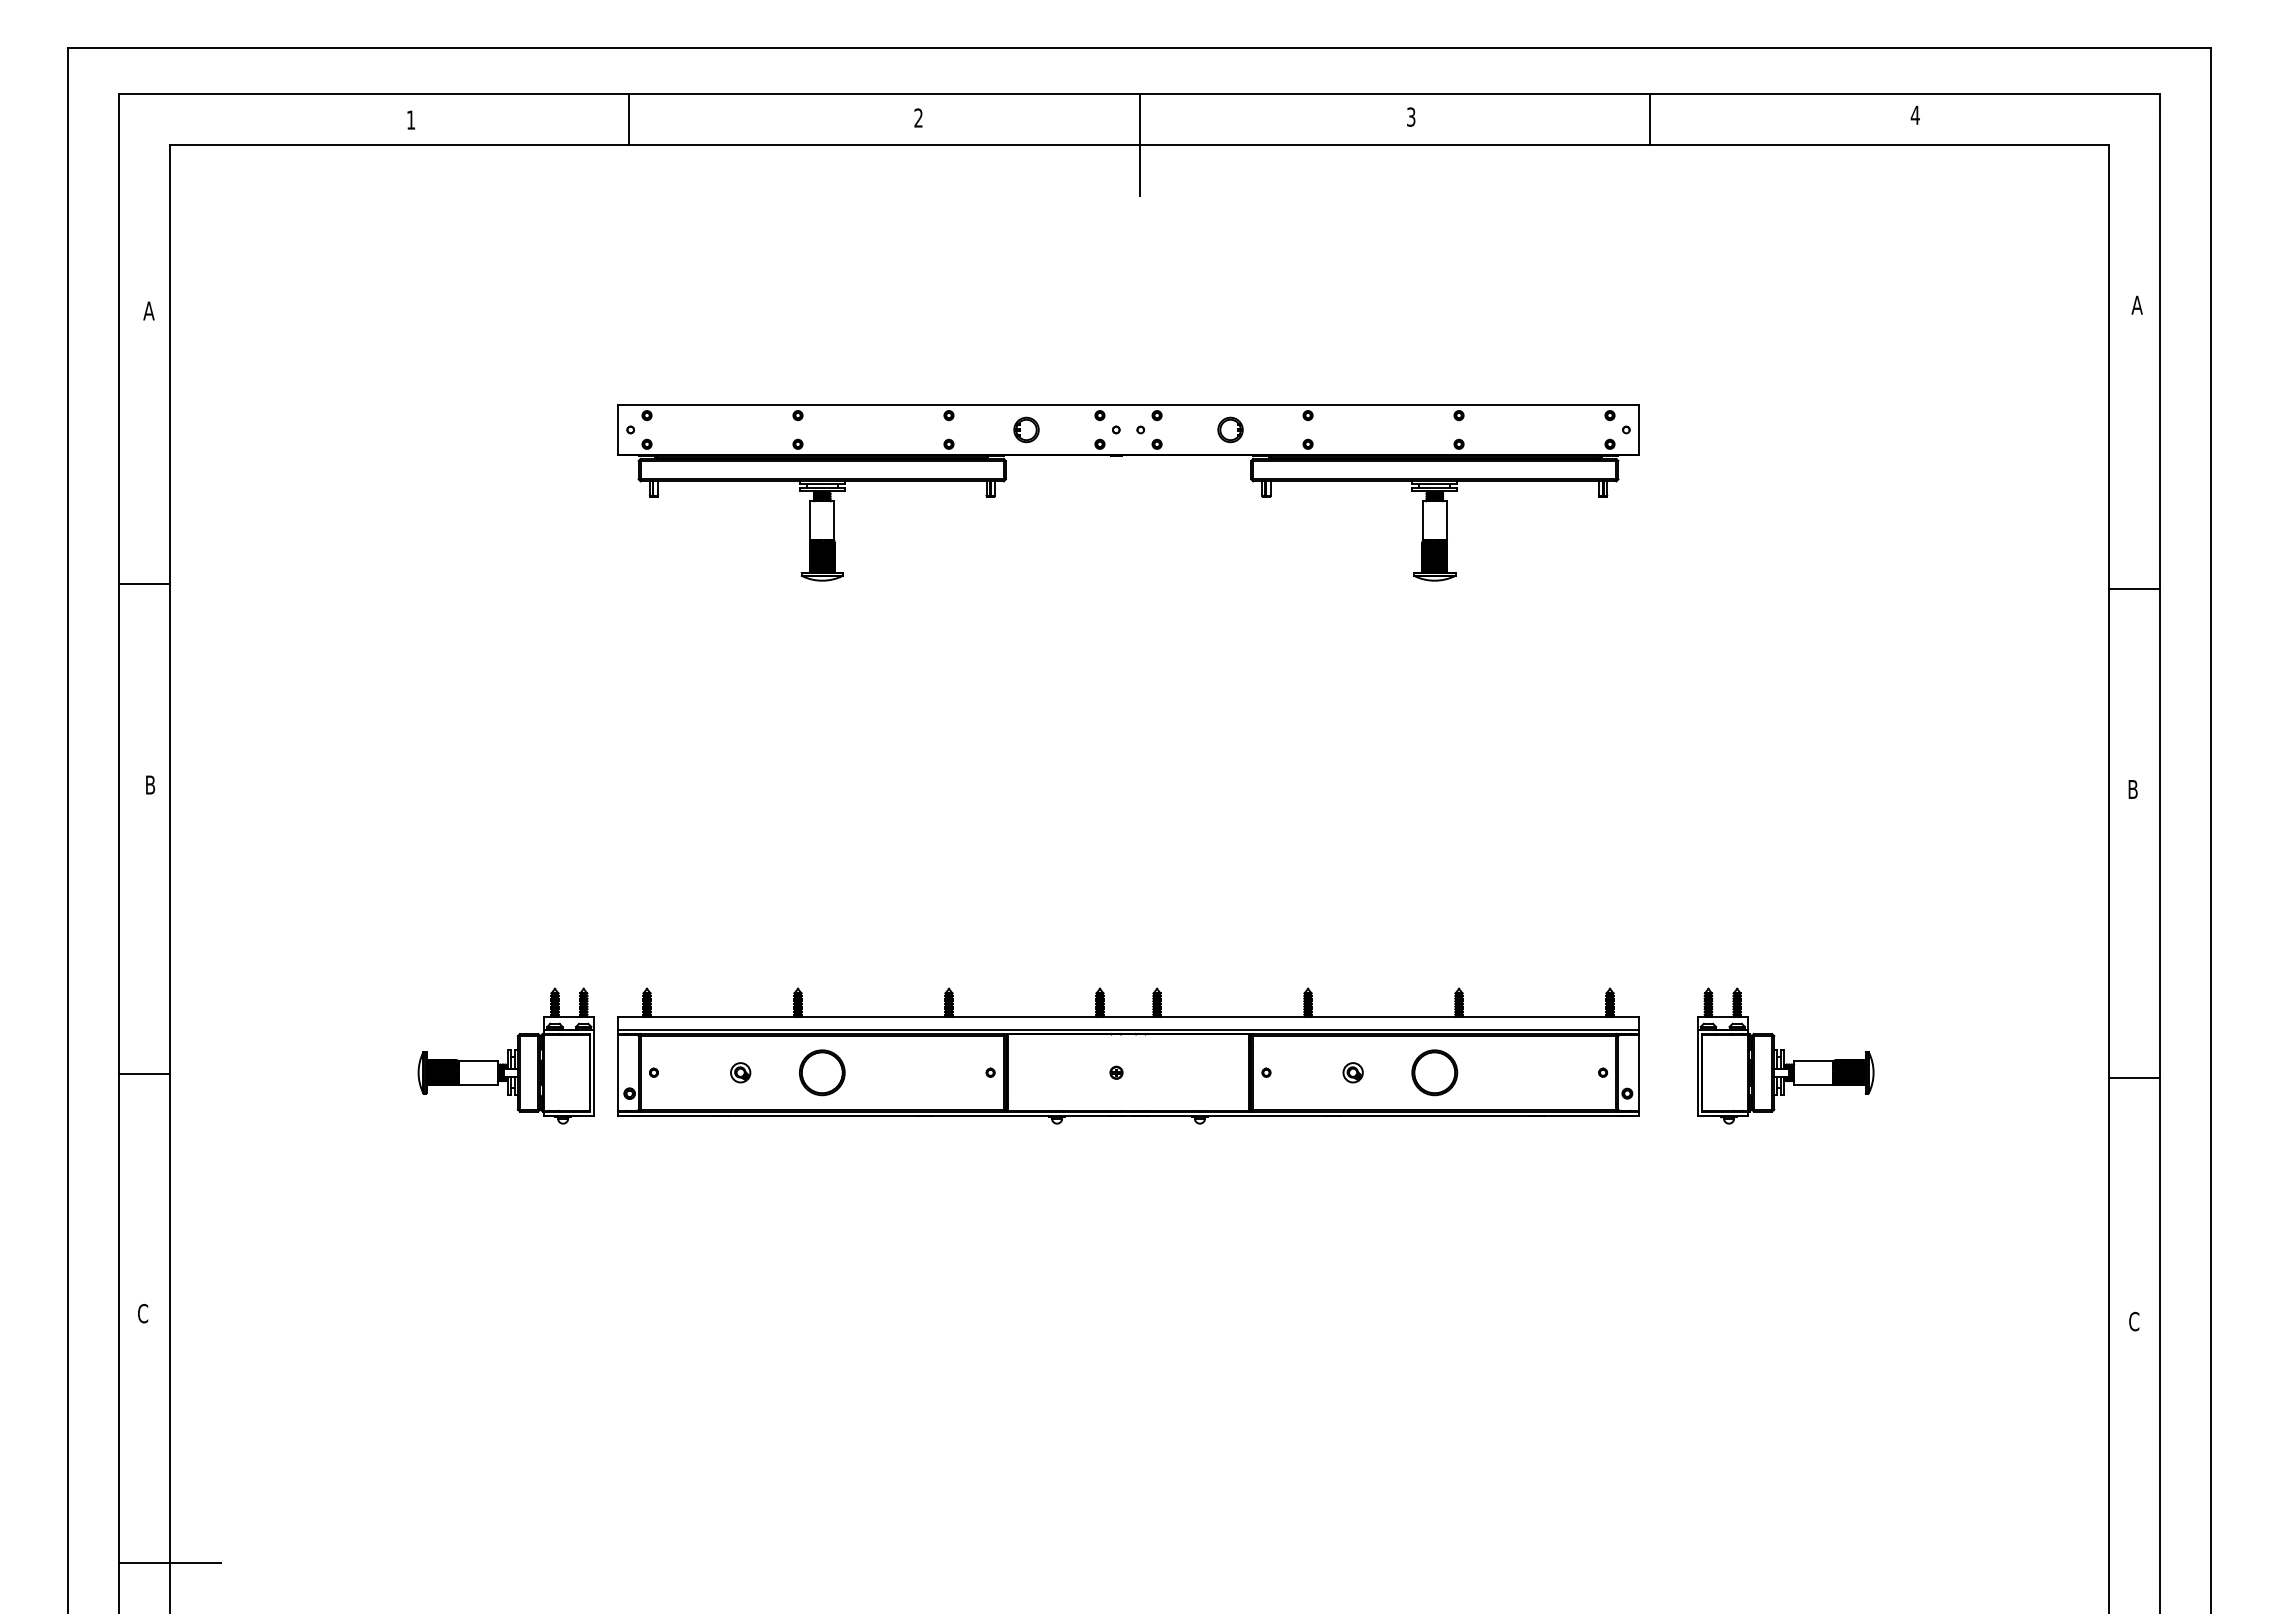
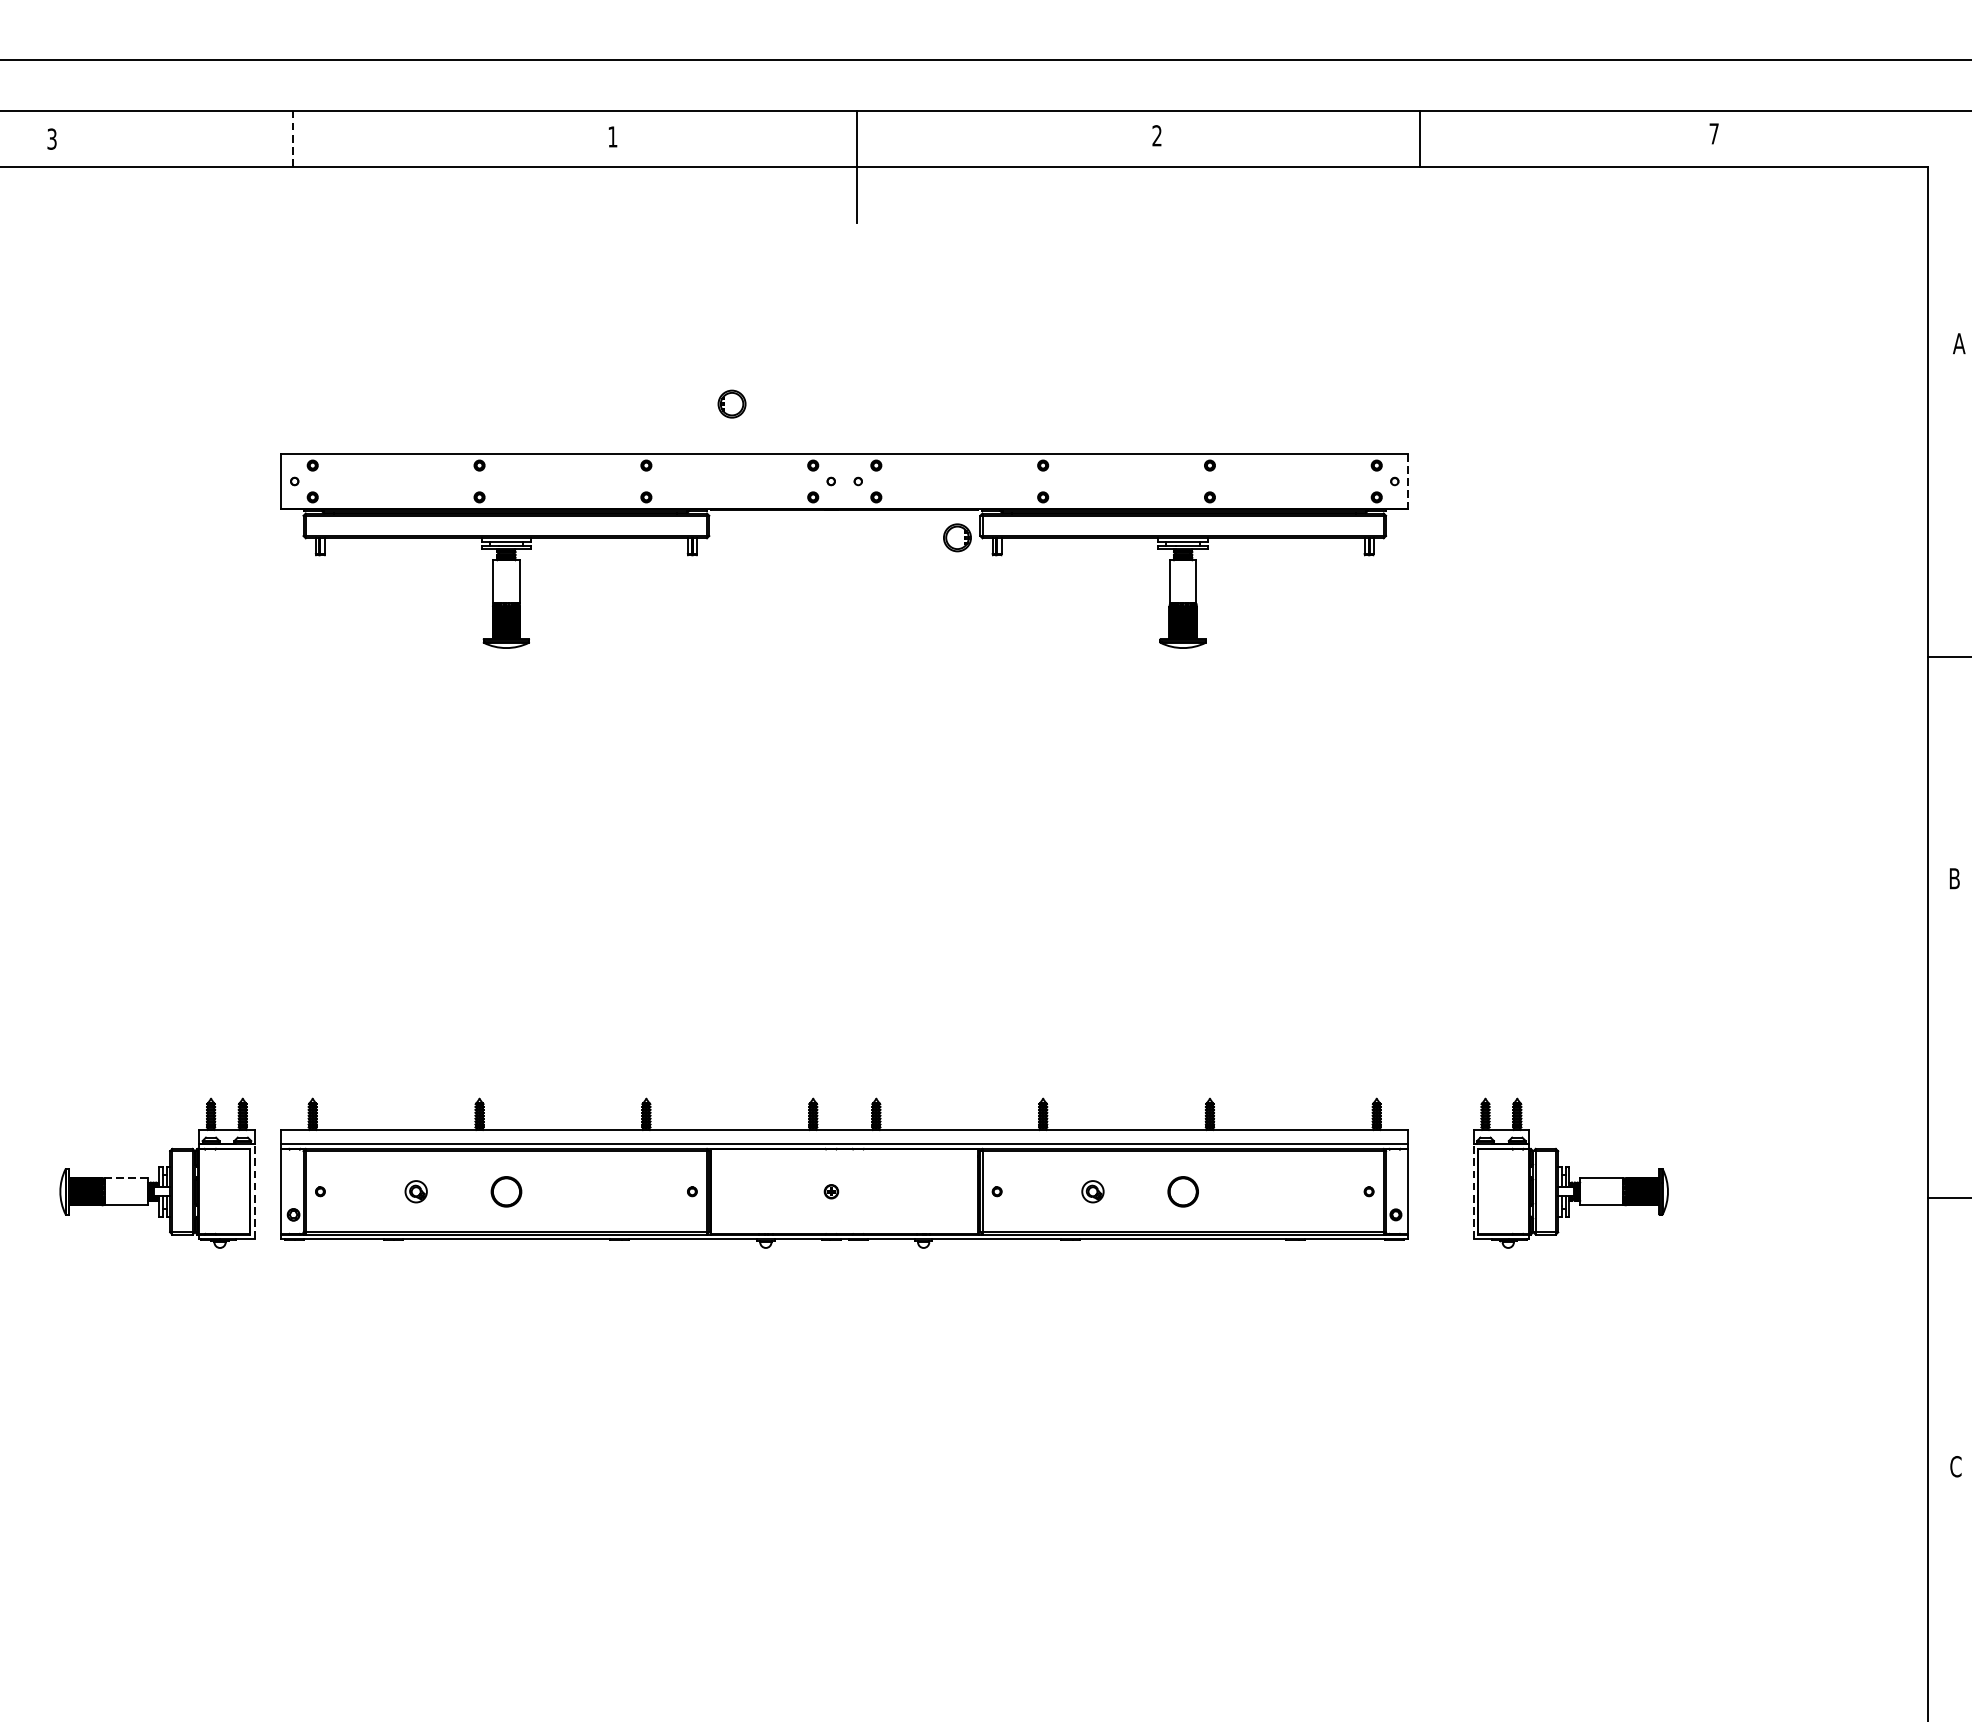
text: (1914, 115) -> (1713, 134), 4 -> 7
text: (1411, 116) -> (1157, 135), 3 -> 2
text: (918, 117) -> (612, 136), 2 -> 1
text: (411, 119) -> (52, 138), 1 -> 3
line: (629, 119) -> (293, 138), solid -> dashed
part: (1026, 429) -> (732, 403), moved
part: (1230, 429) -> (957, 537), moved
line: (1638, 430) -> (1408, 482), solid -> dashed
line: (478, 1060) -> (126, 1178), solid -> dashed
line: (594, 1072) -> (254, 1191), solid -> dashed
part: (822, 1072) -> (506, 1191), size x0.6
part: (1434, 1072) -> (1182, 1191), size x0.6
line: (1697, 1072) -> (1473, 1191), solid -> dashed

